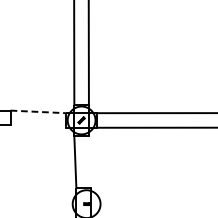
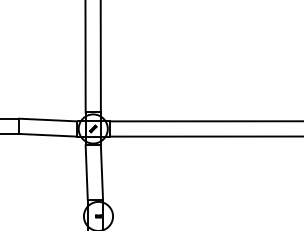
line: (37, 112) -> (47, 120), dashed -> solid
line: (37, 125) -> (47, 134), added
line: (89, 162) -> (101, 172), added

